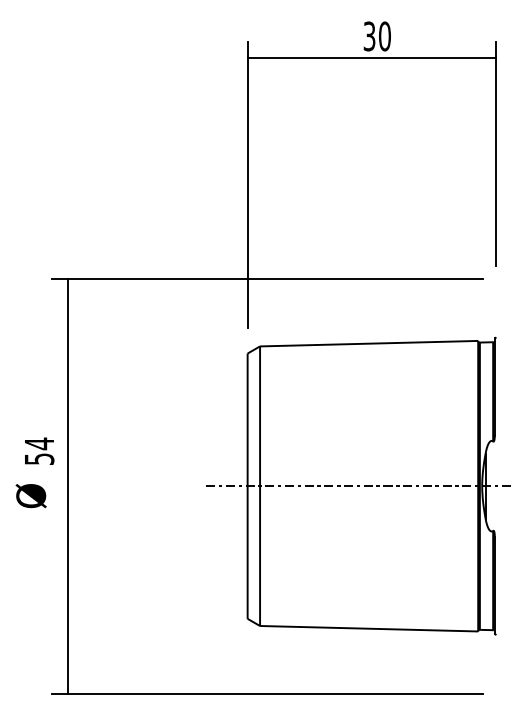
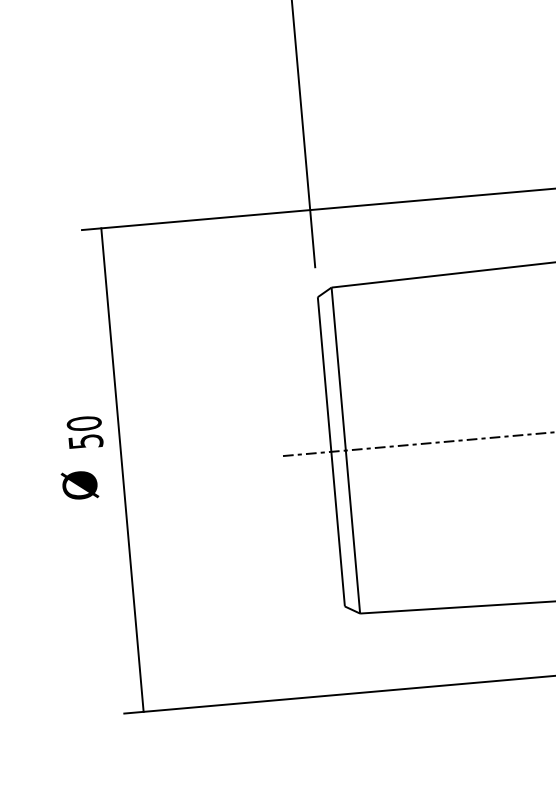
text: (39, 443) -> (84, 423), 54 -> 50

